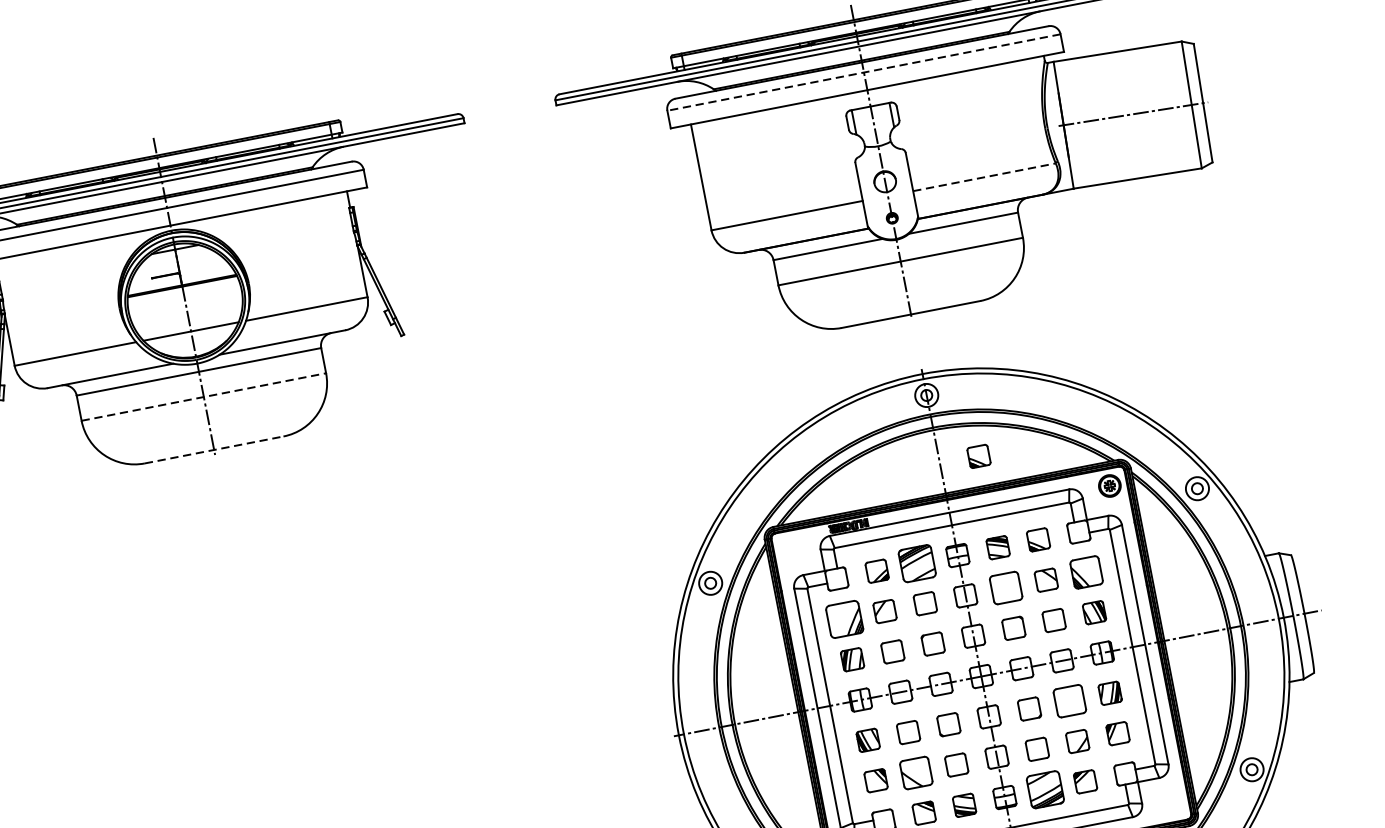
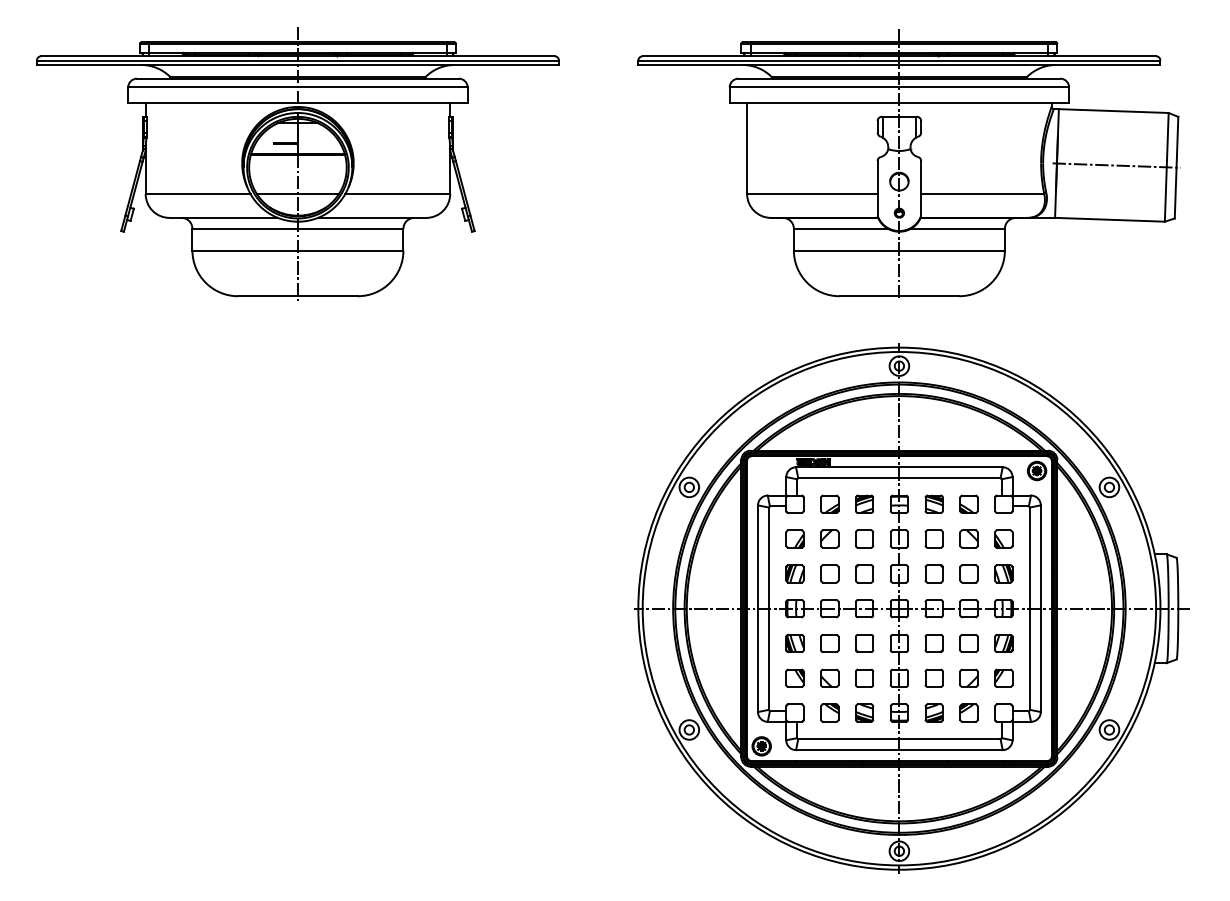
line: (864, 72) -> (899, 87), dashed -> solid
line: (984, 176) -> (982, 193), dashed -> solid
line: (203, 397) -> (297, 250), dashed -> solid
line: (213, 450) -> (297, 296), dashed -> solid
part: (978, 455) -> (932, 424), removed
part: (917, 562) -> (864, 503), size x0.62
part: (1086, 571) -> (1003, 538), size x0.71
part: (1005, 587) -> (933, 538), size x0.71
part: (844, 618) -> (794, 538), size x0.62
part: (1069, 701) -> (968, 643), size x0.71
part: (915, 771) -> (829, 677), size x0.71
part: (1044, 789) -> (933, 712), size x0.62

